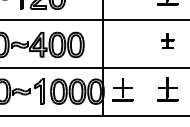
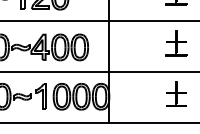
part: (167, 41) -> (176, 43), size x1.67
part: (122, 88) -> (129, 93), removed

